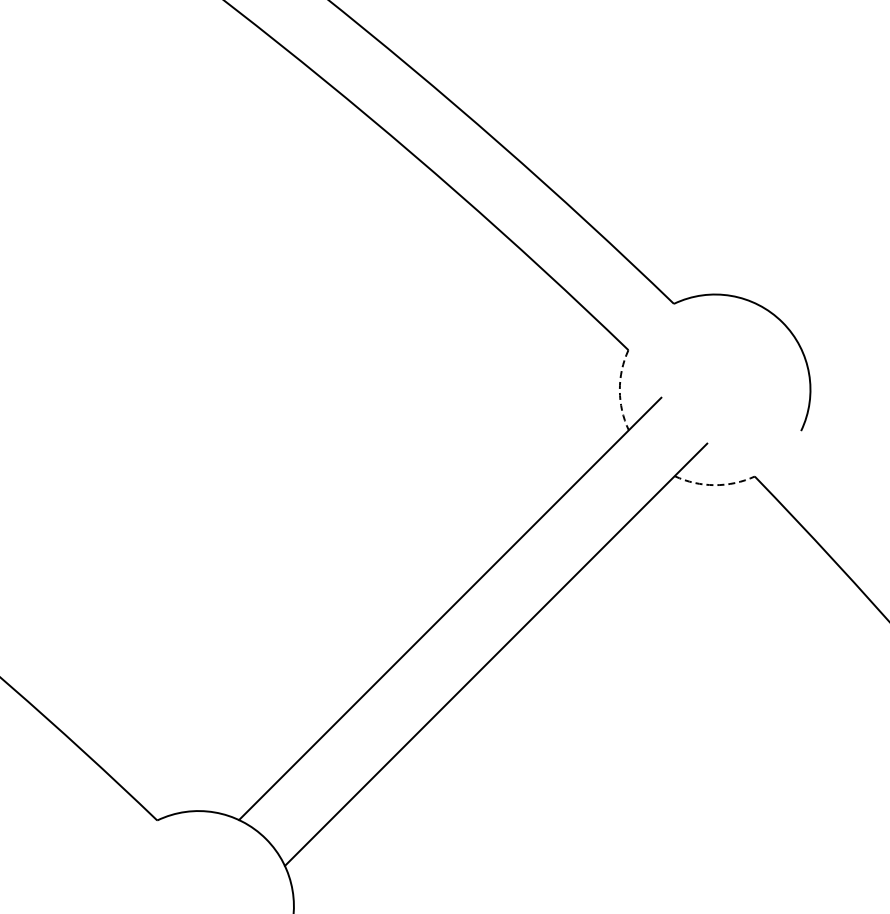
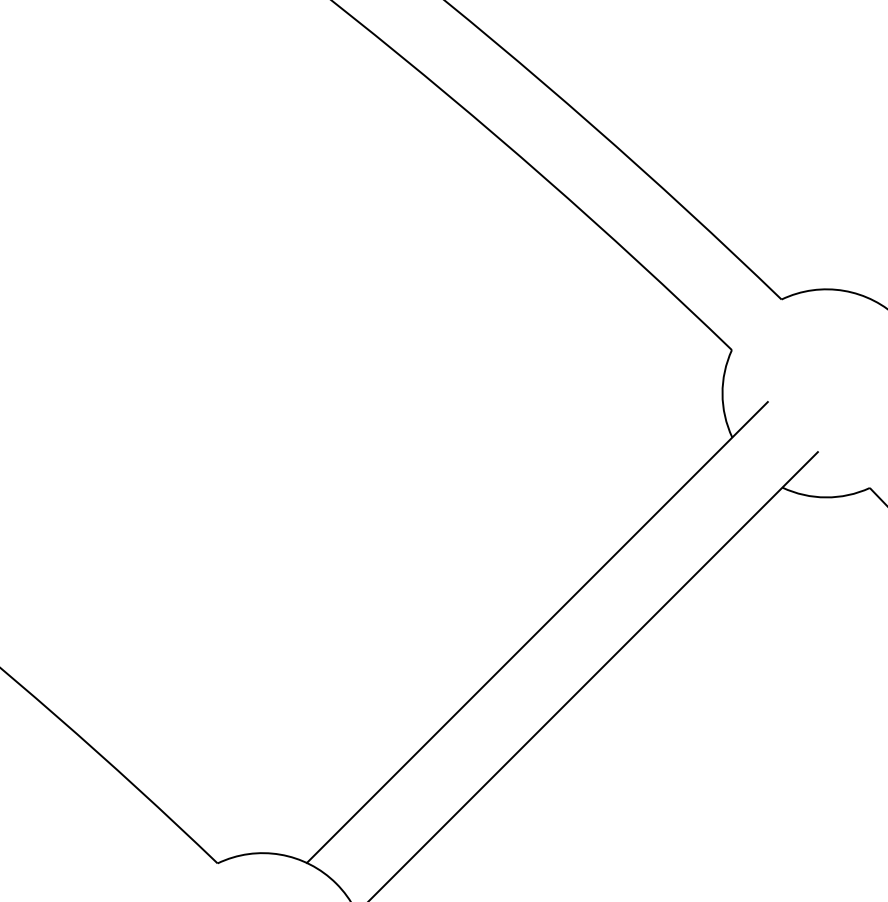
arc: (619, 390) -> (722, 394), dashed -> solid
arc: (714, 485) -> (825, 497), dashed -> solid

